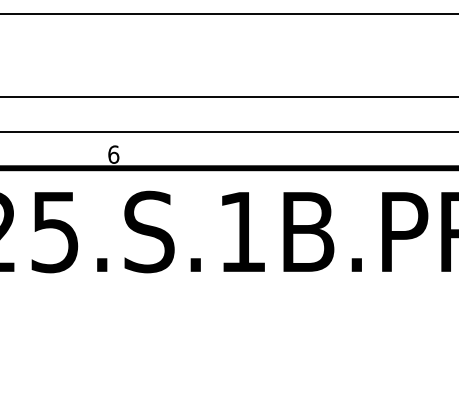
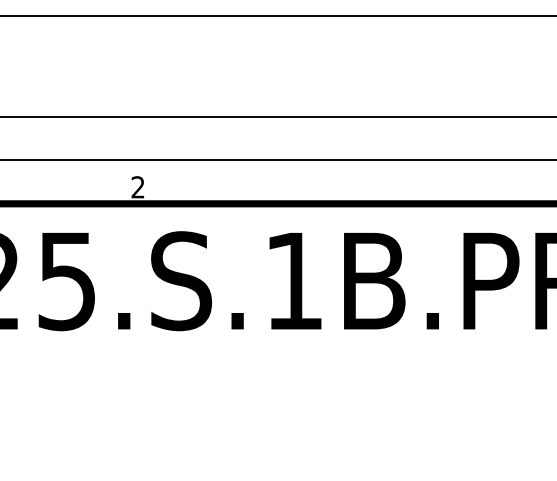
text: (113, 154) -> (137, 187), 6 -> 2

